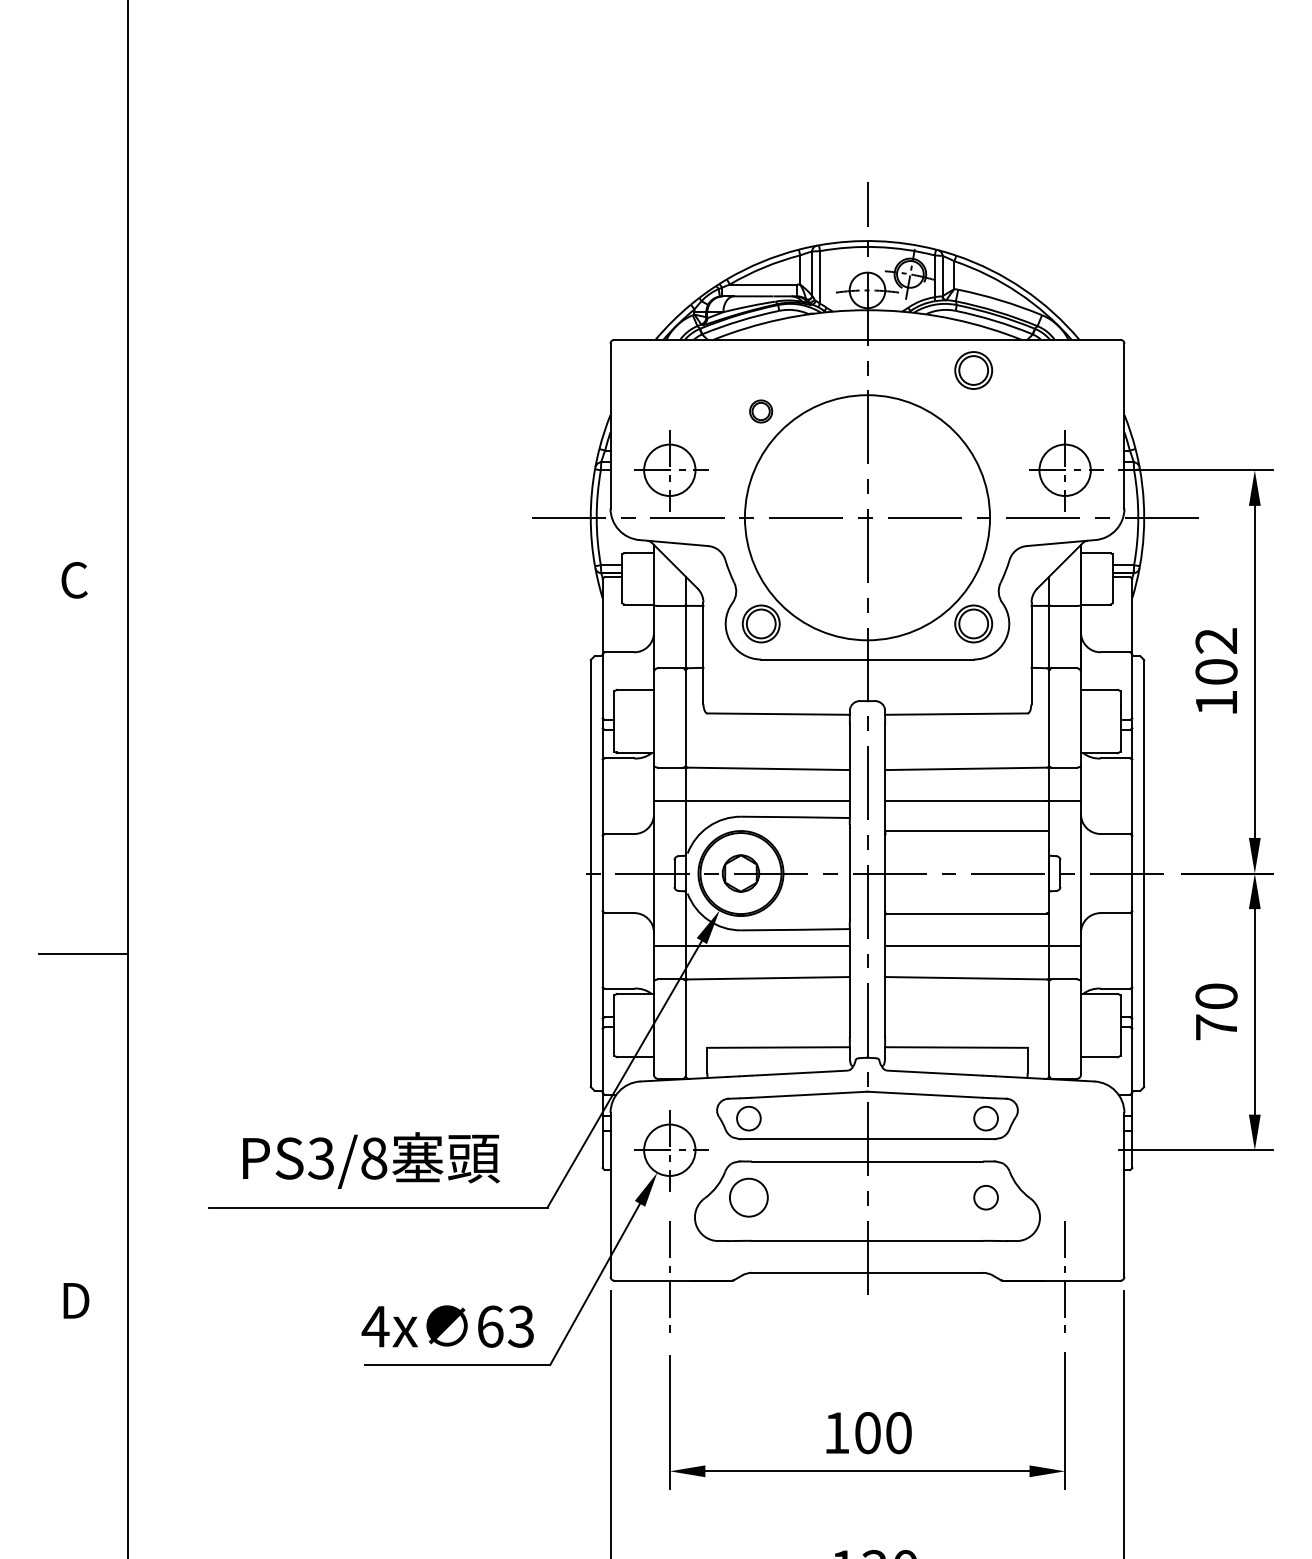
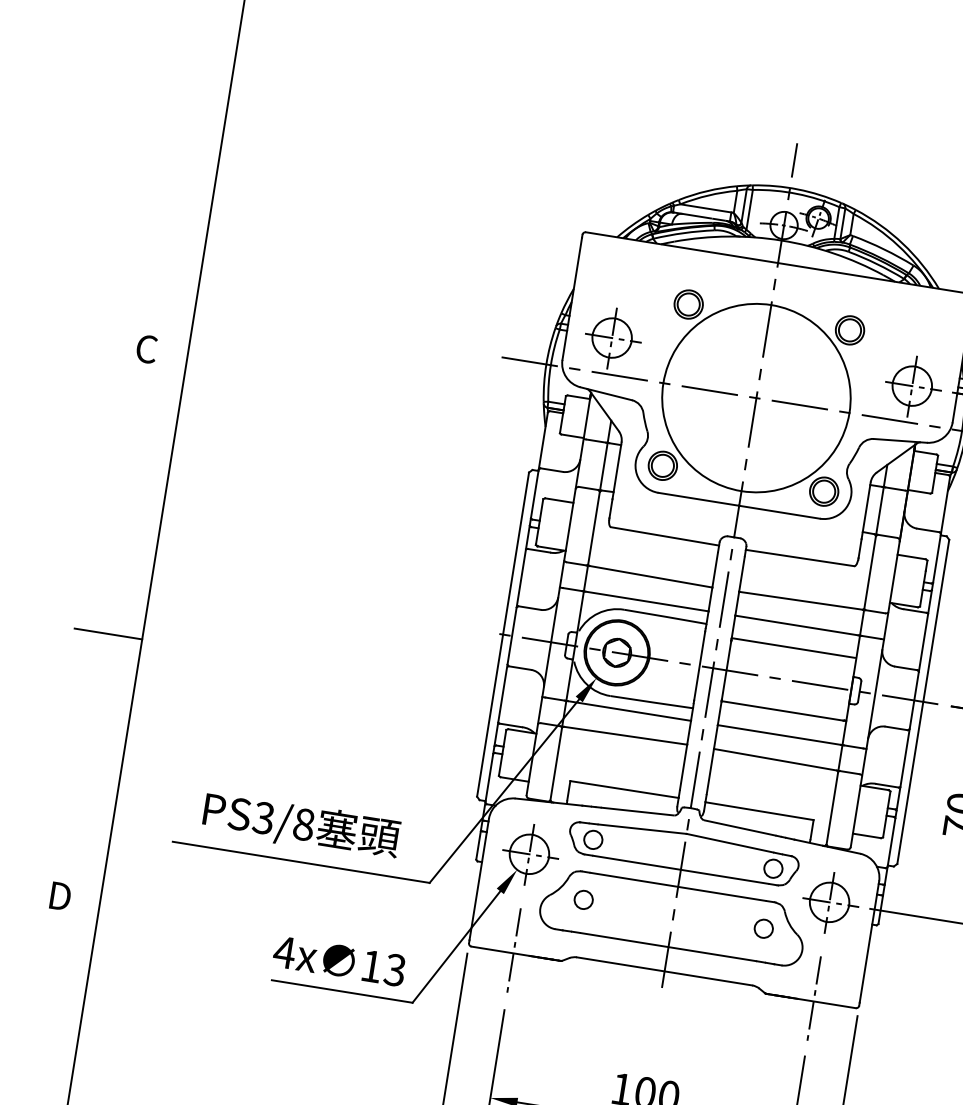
part: (973, 370) -> (849, 330), moved
part: (760, 411) -> (688, 304), size x1.67
part: (1066, 1150) -> (830, 902), added
circle: (748, 1197) -> (583, 899), size x0.62
text: (490, 1326) -> (371, 966), 63 -> 13

